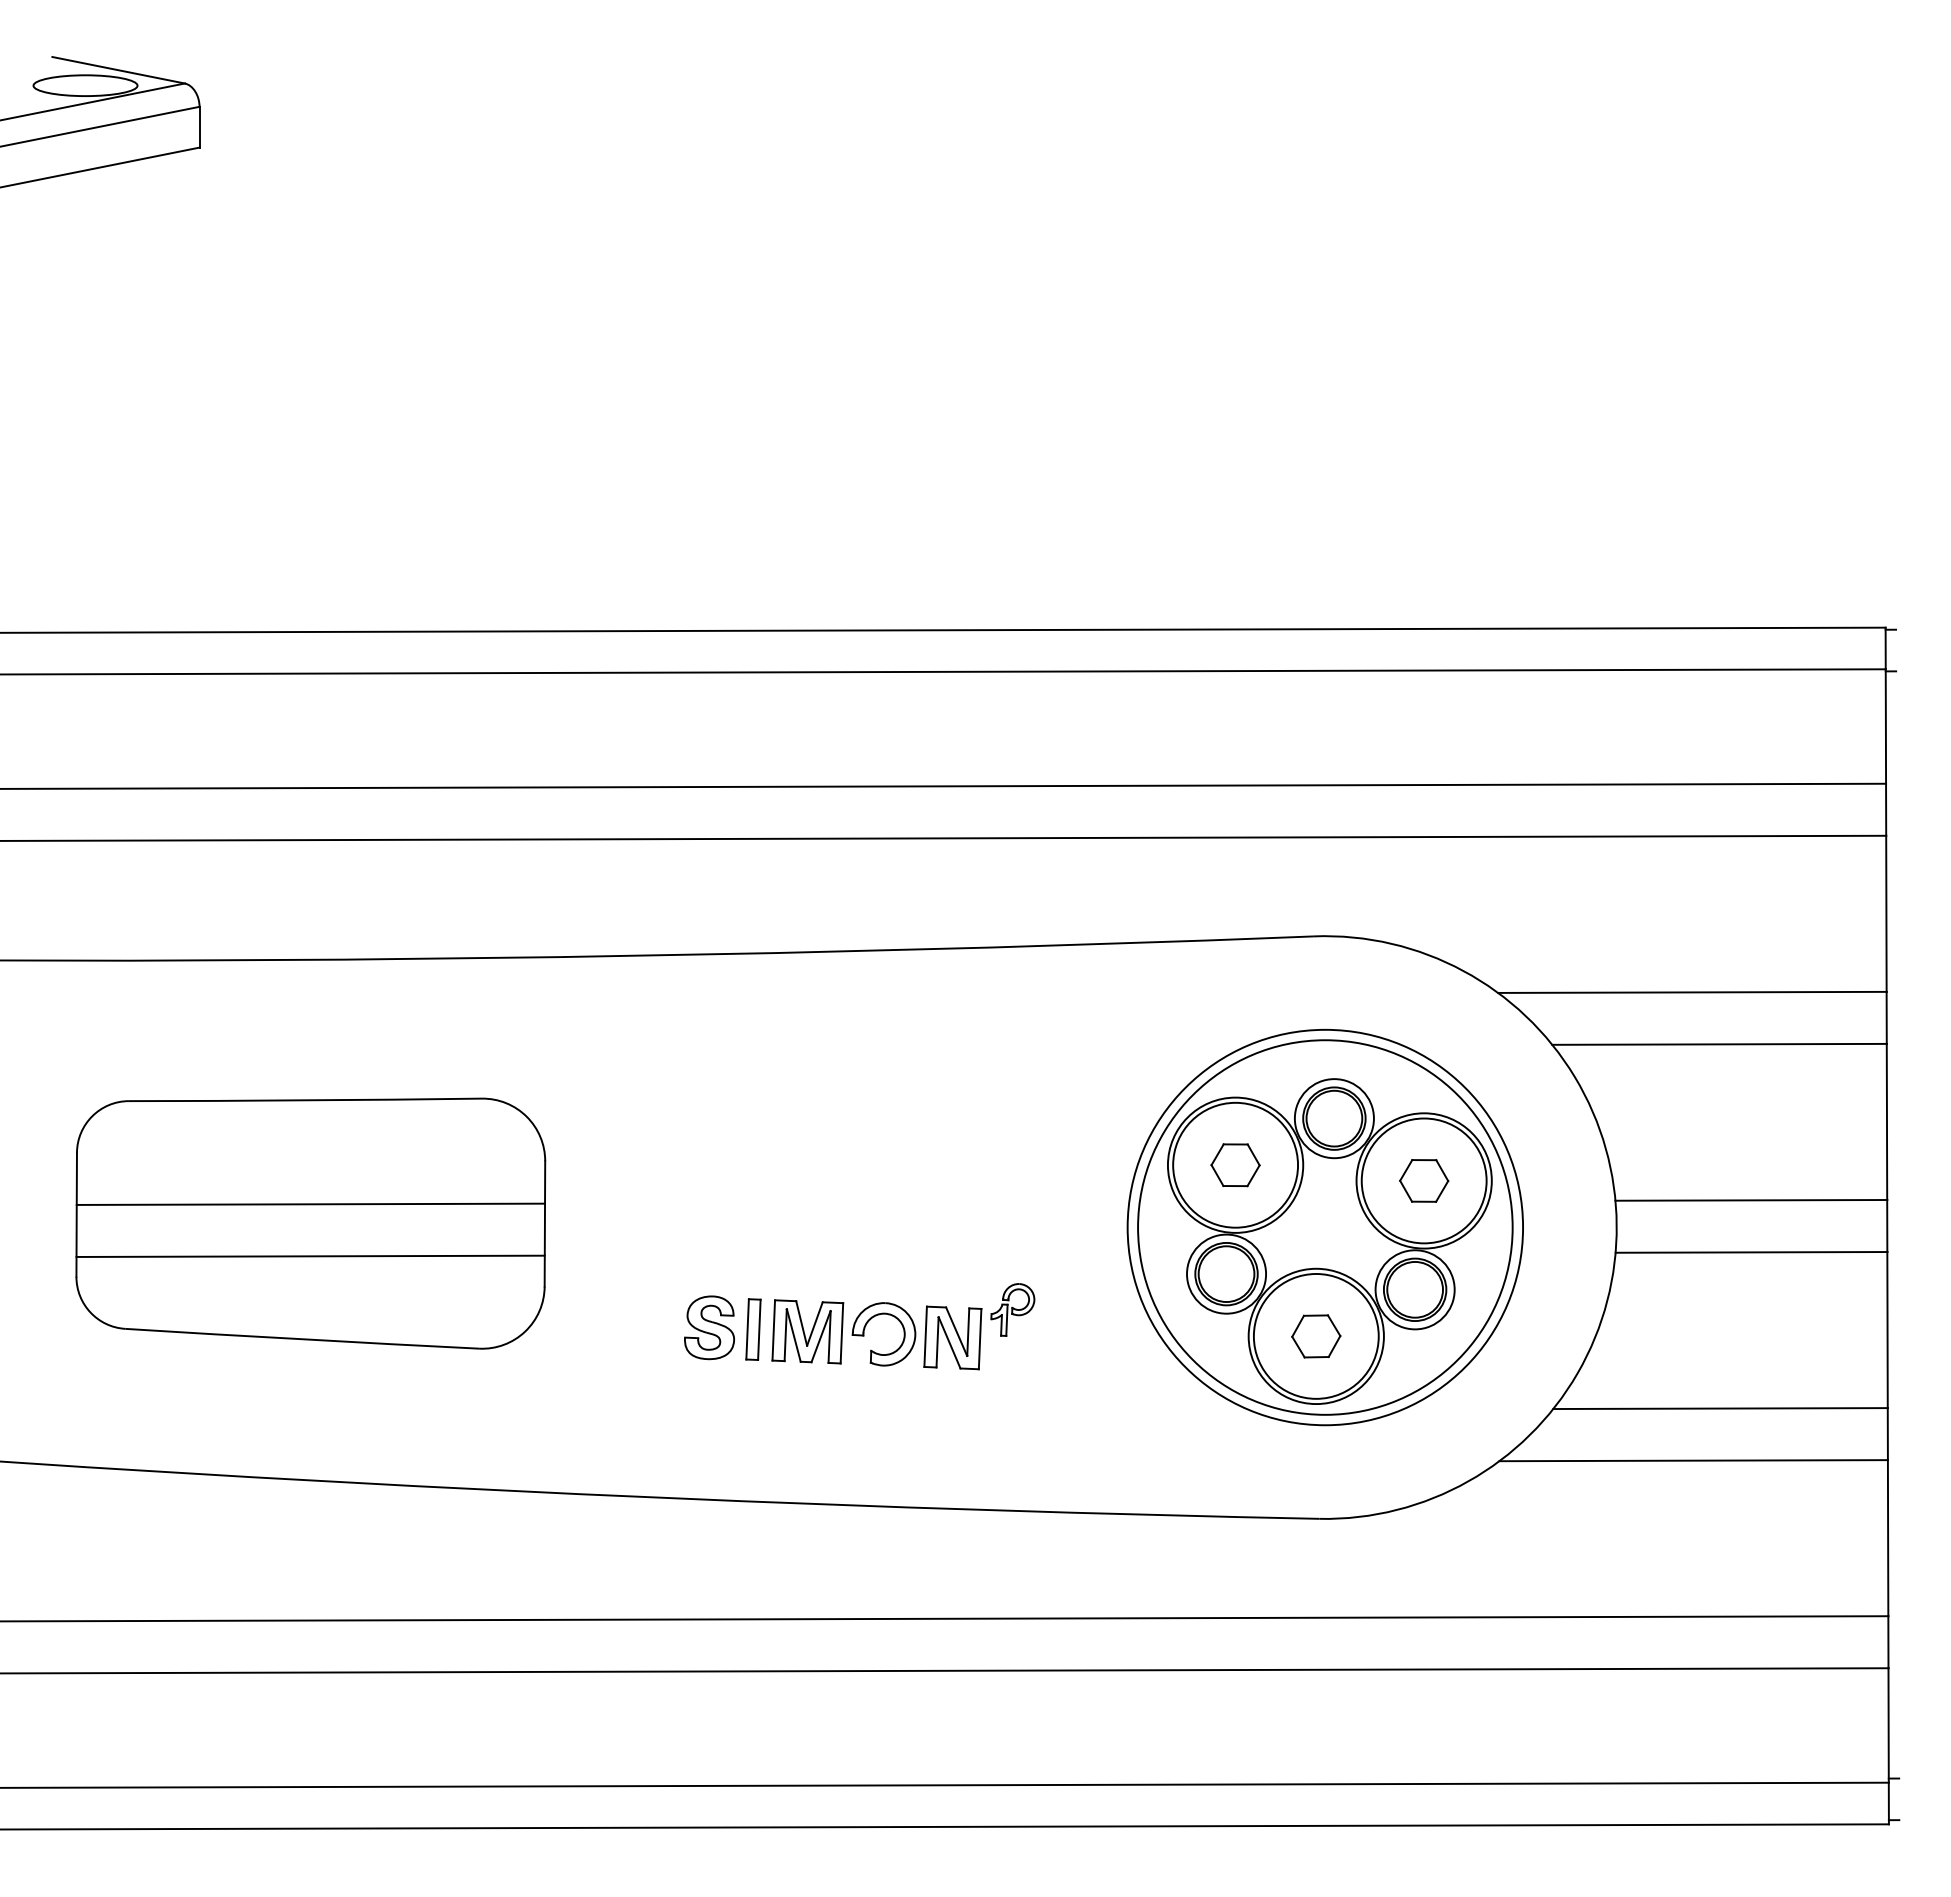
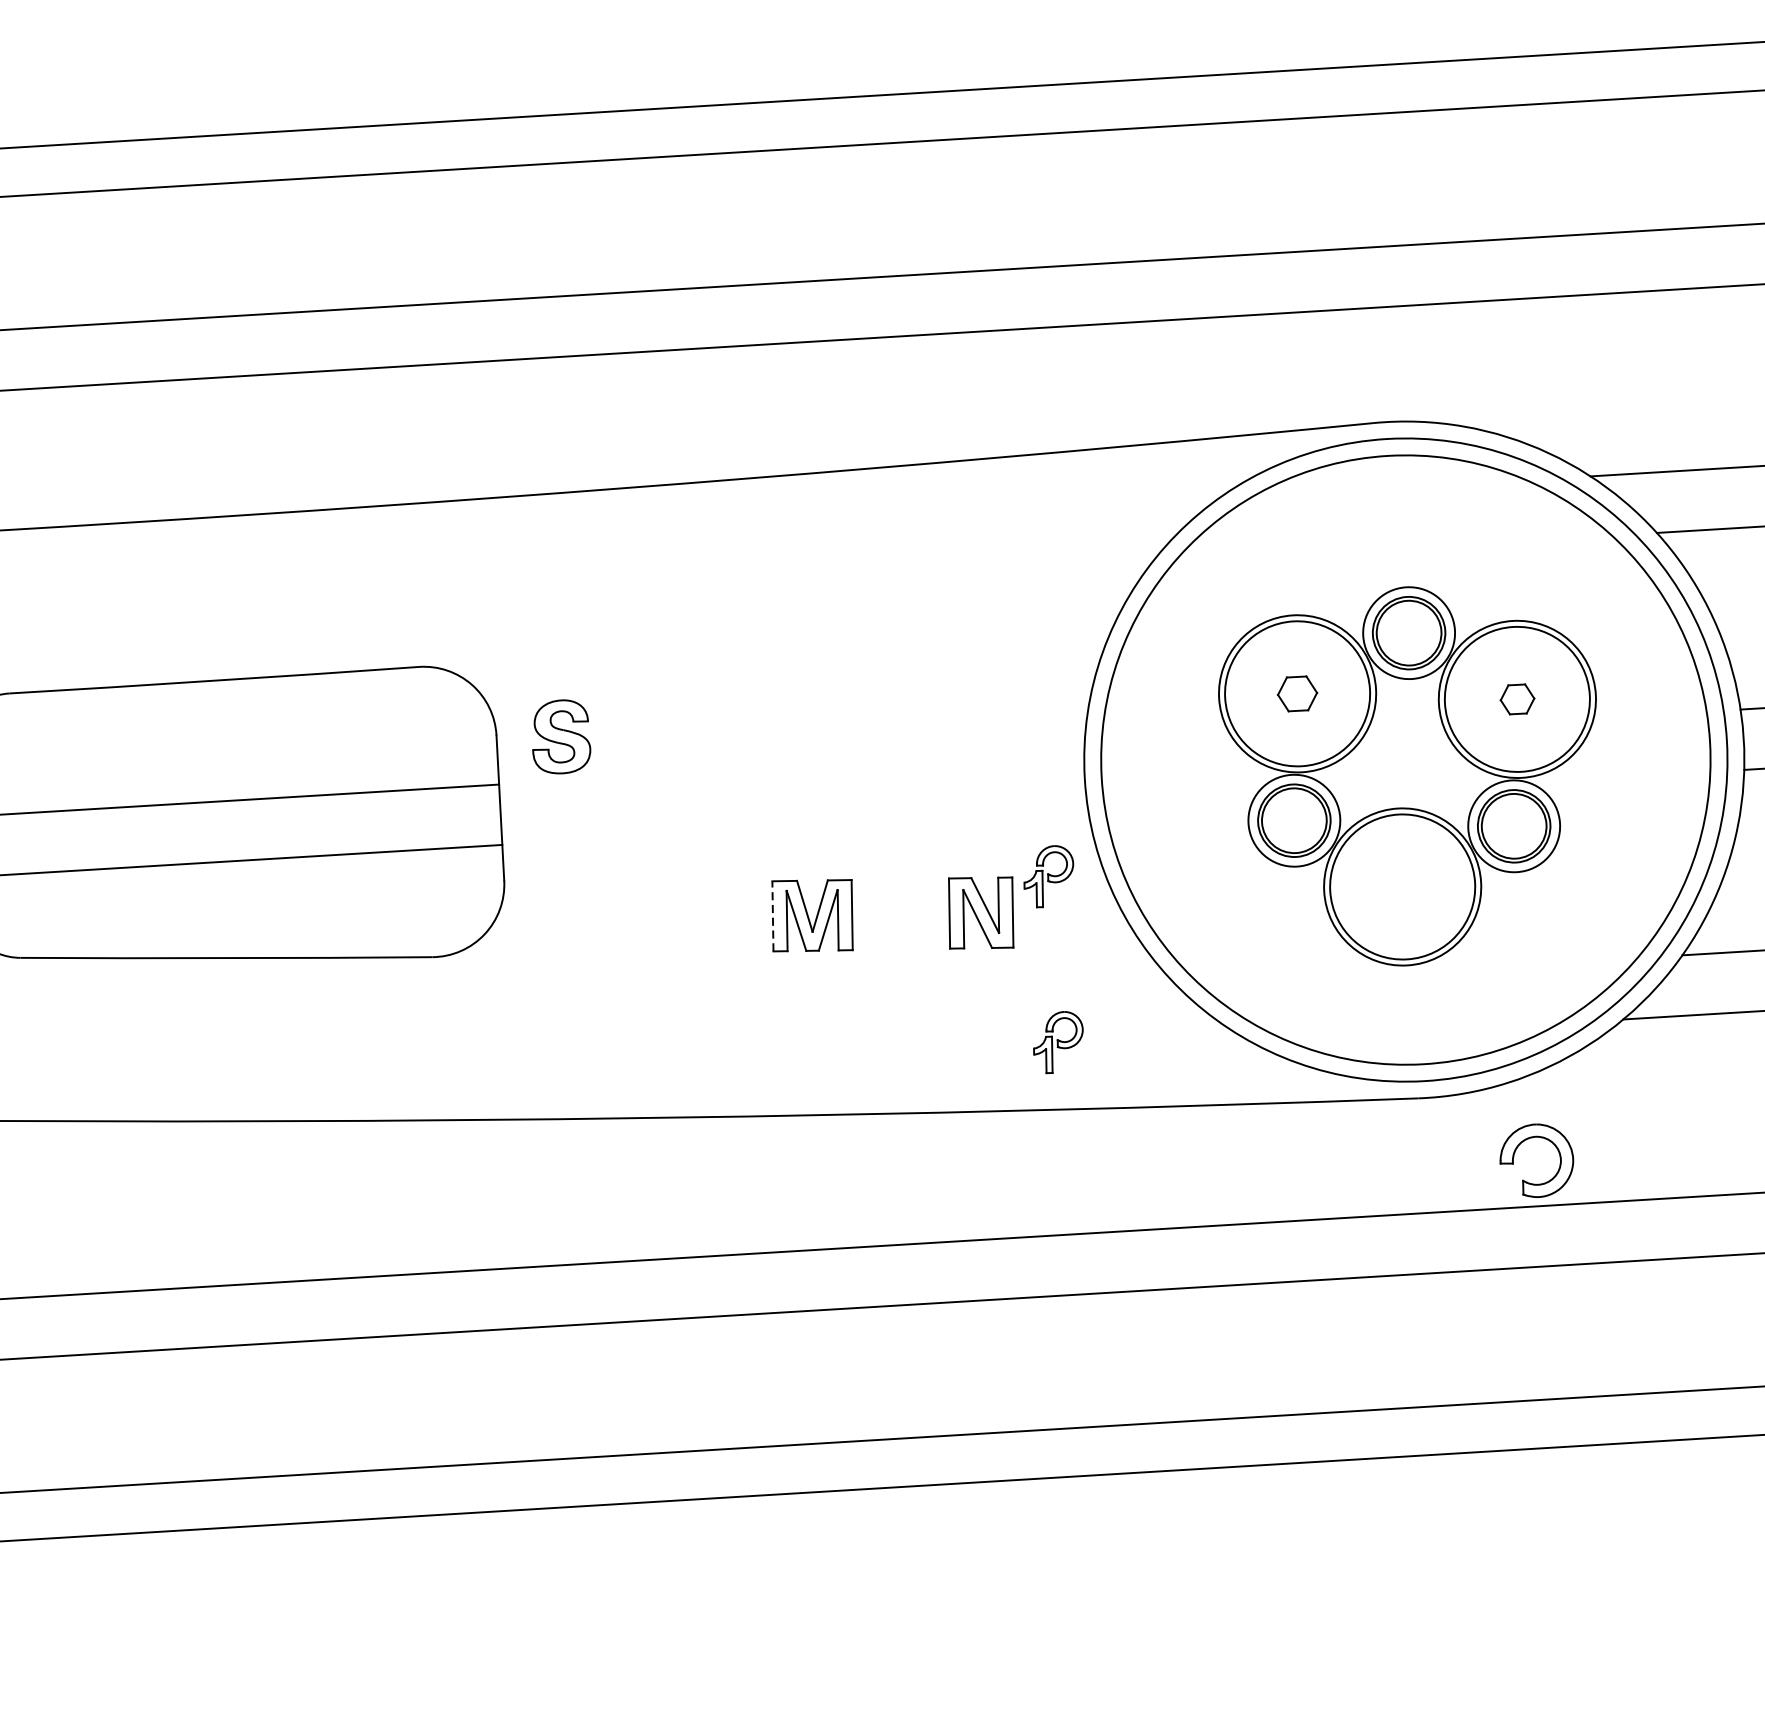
part: (1235, 1165) -> (1297, 694), size x0.7
part: (1424, 1180) -> (1517, 698), size x0.6
circle: (1325, 1227) -> (1406, 760), size x1.4
circle: (1325, 1227) -> (1406, 760), size x1.4
part: (709, 1327) -> (560, 736), moved
part: (865, 1328) -> (1514, 1155), moved
part: (753, 1329) -> (749, 916), removed
line: (773, 1329) -> (772, 915), solid -> dashed
part: (1316, 1336) -> (1402, 887), removed
part: (1012, 1452) -> (1058, 1041), added

